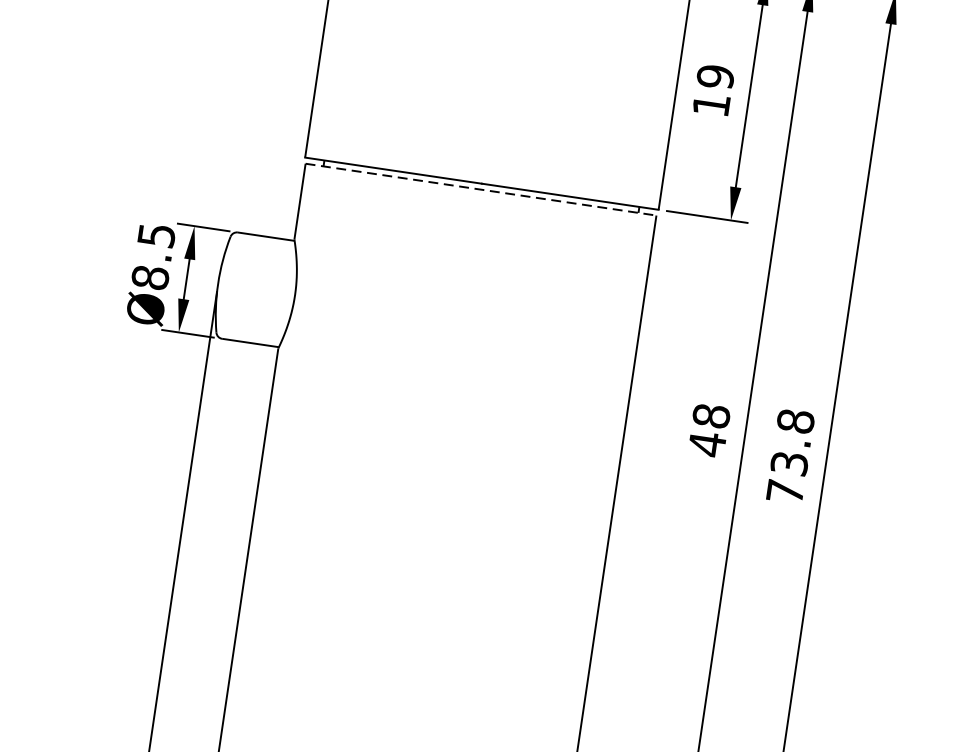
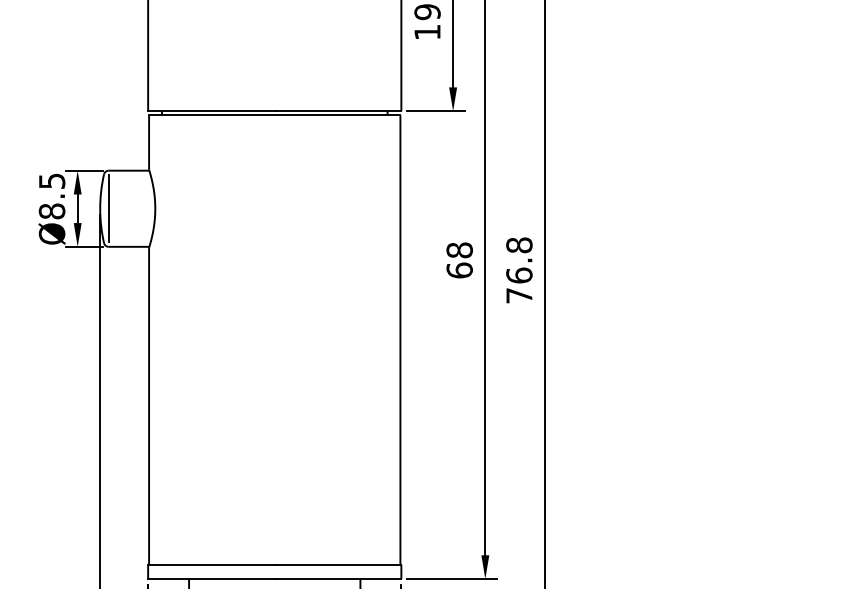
line: (480, 189) -> (274, 115), dashed -> solid
line: (229, 285) -> (108, 208), added
text: (706, 444) -> (459, 270), 48 -> 68
text: (789, 463) -> (519, 275), 73.8 -> 76.8

